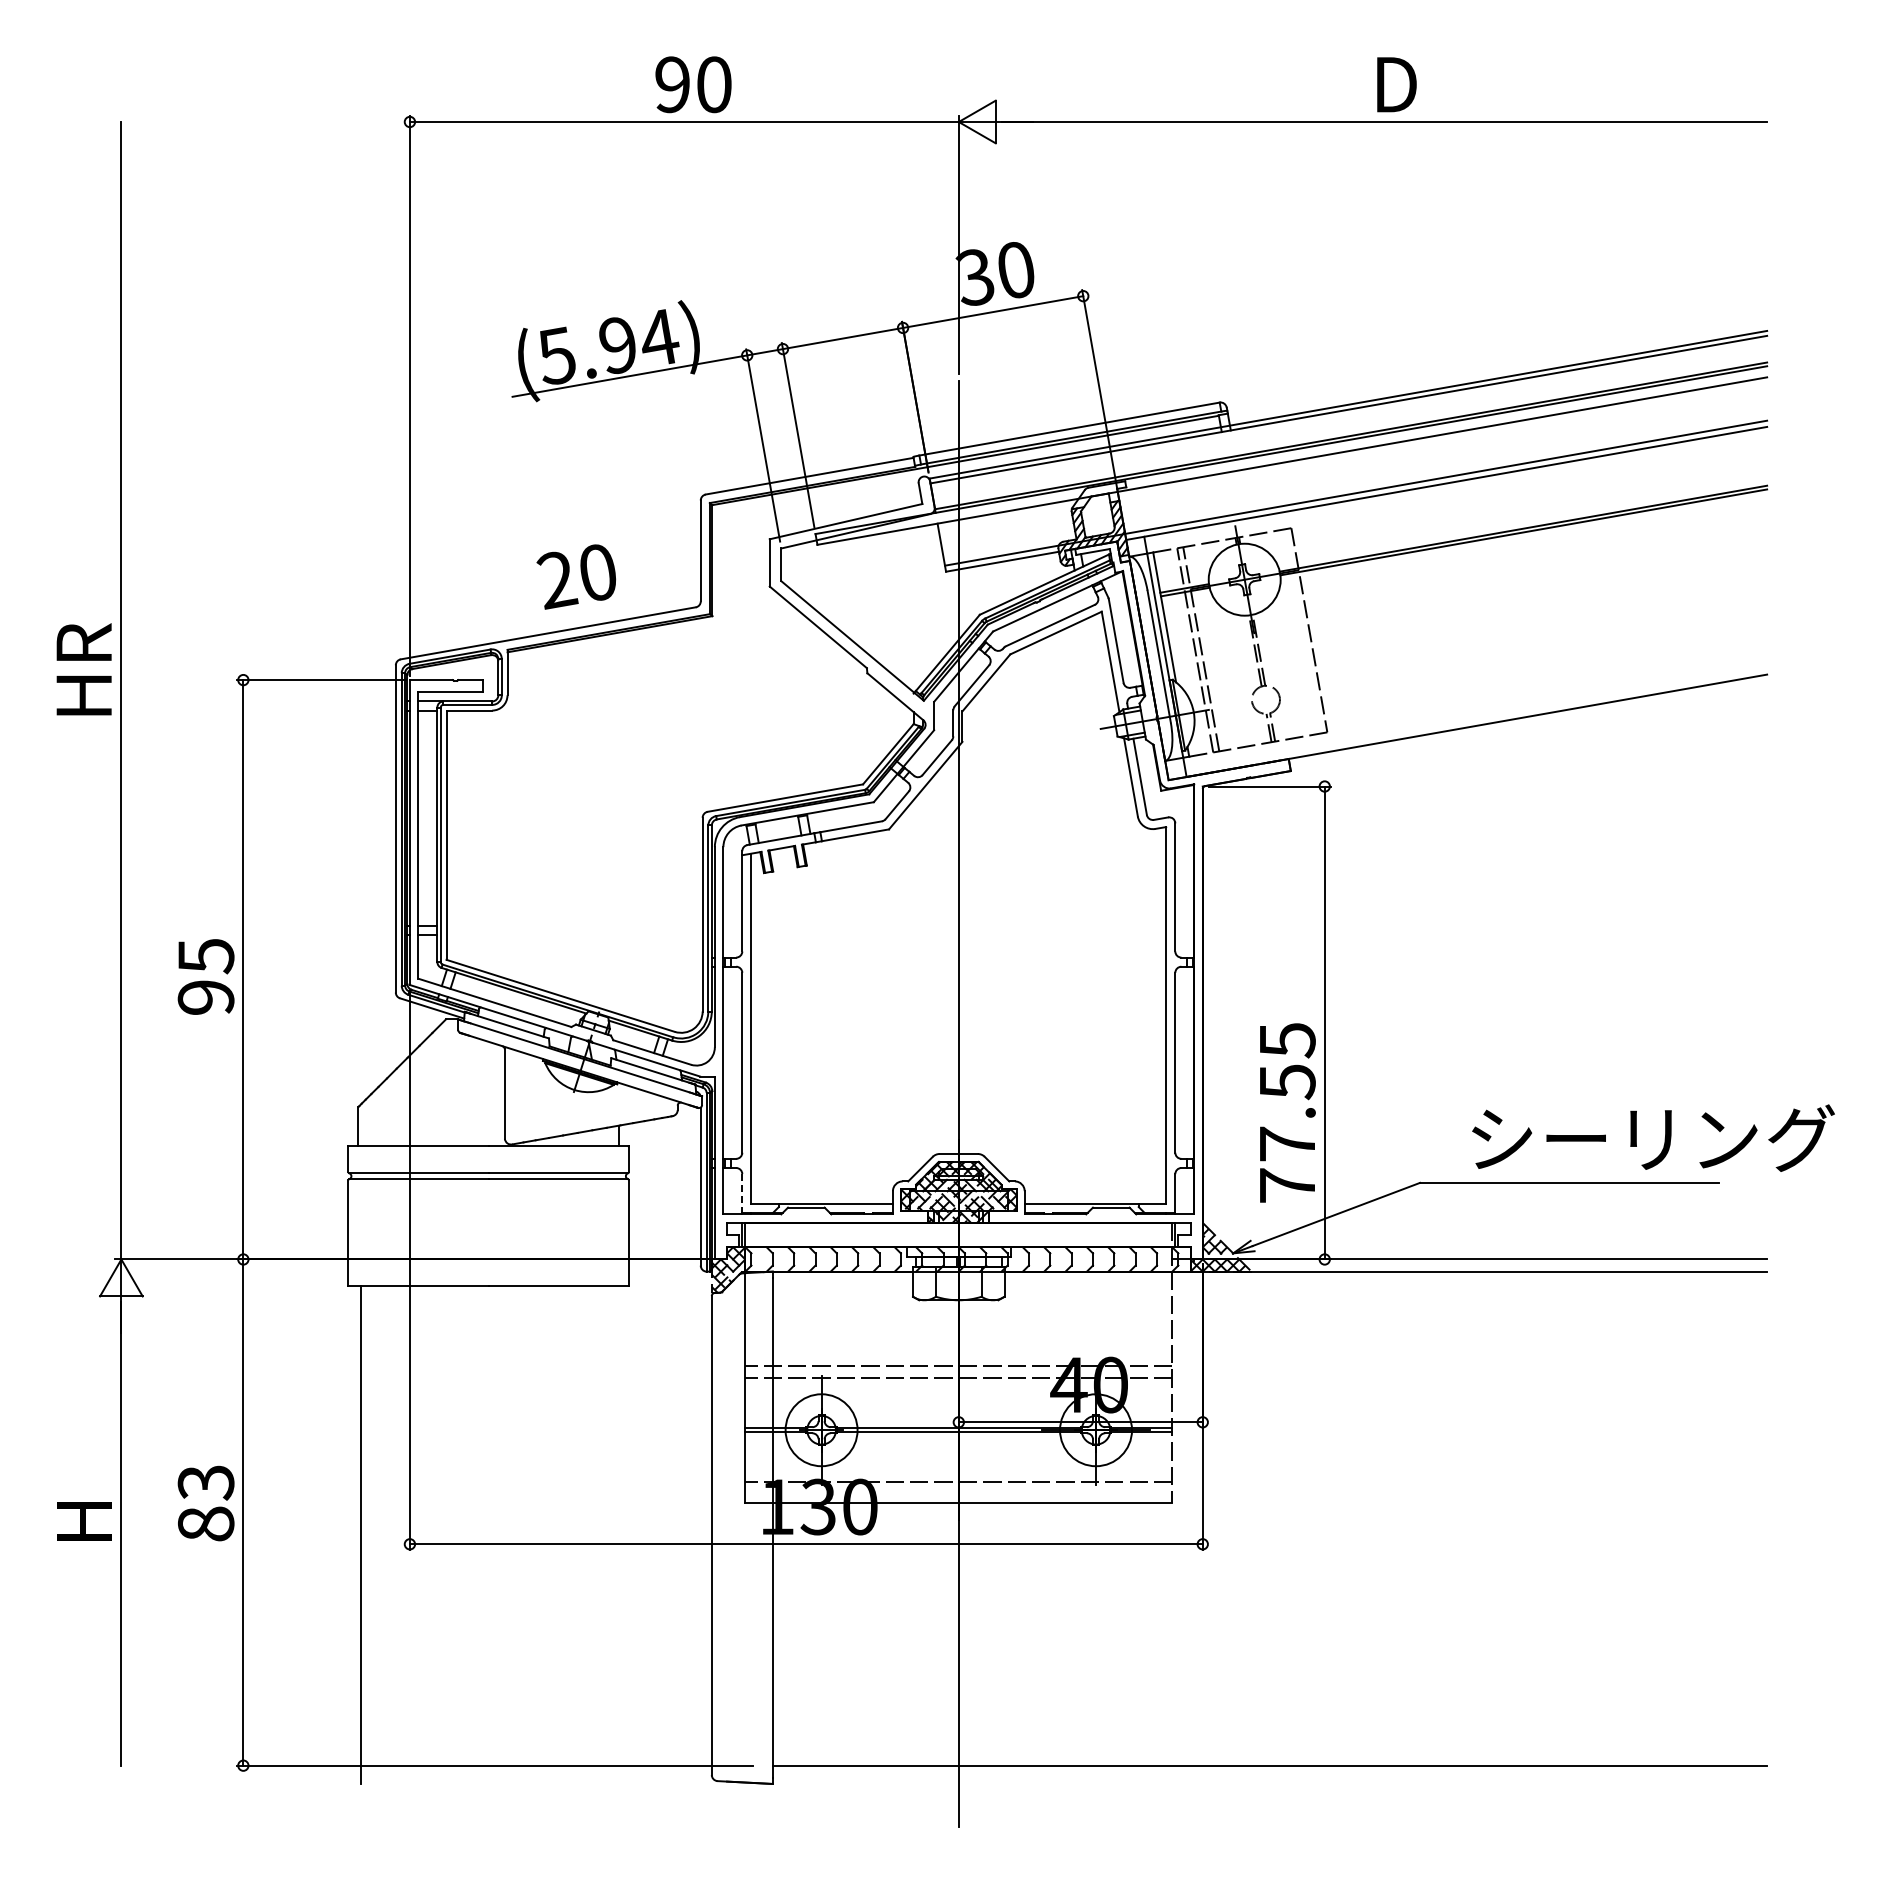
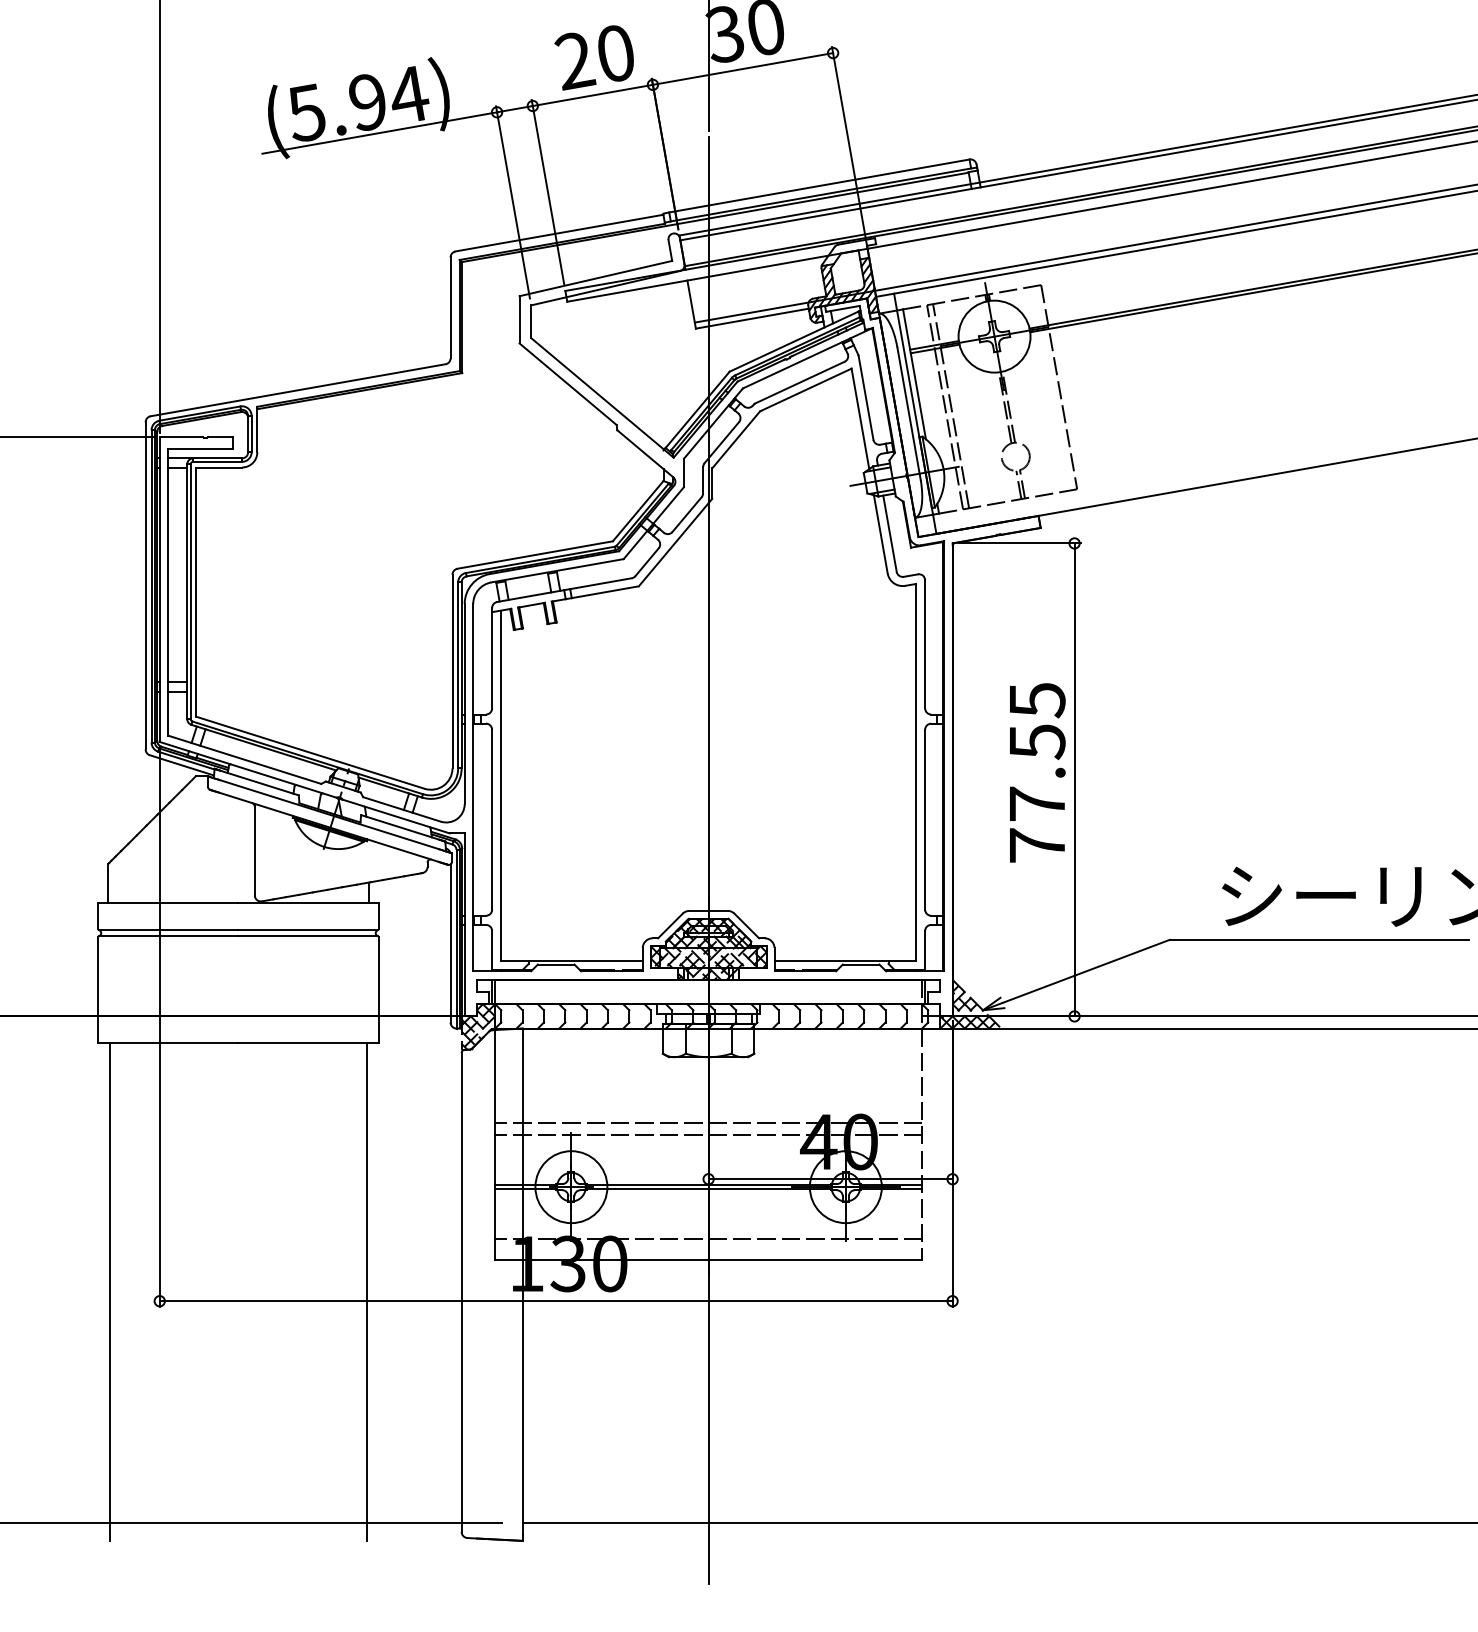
text: (576, 576) -> (594, 57), moved
text: (1287, 1112) -> (1037, 772), moved
line: (742, 1193) -> (492, 950), dashed -> solid
line: (616, 1534) -> (366, 1291), added

